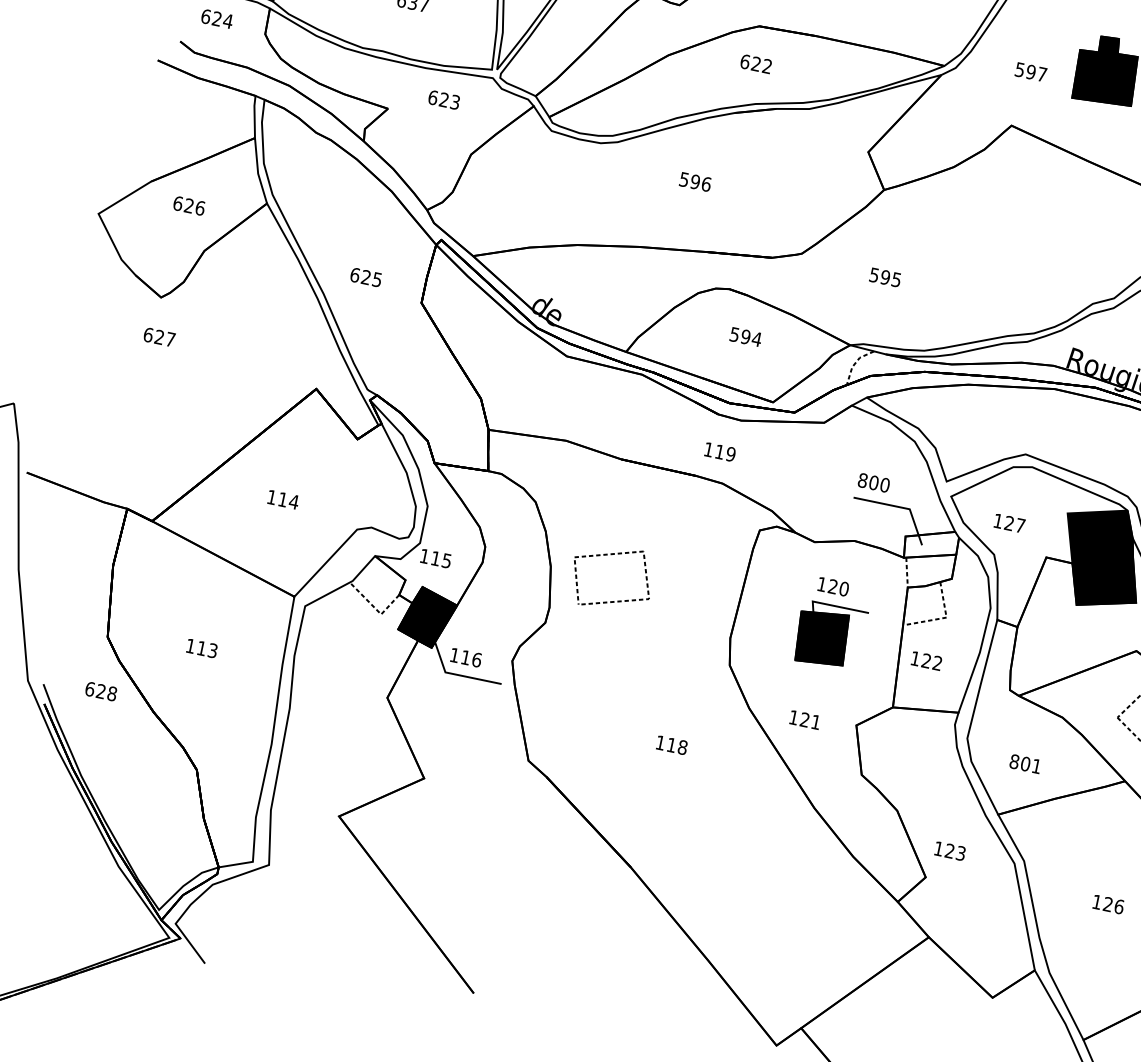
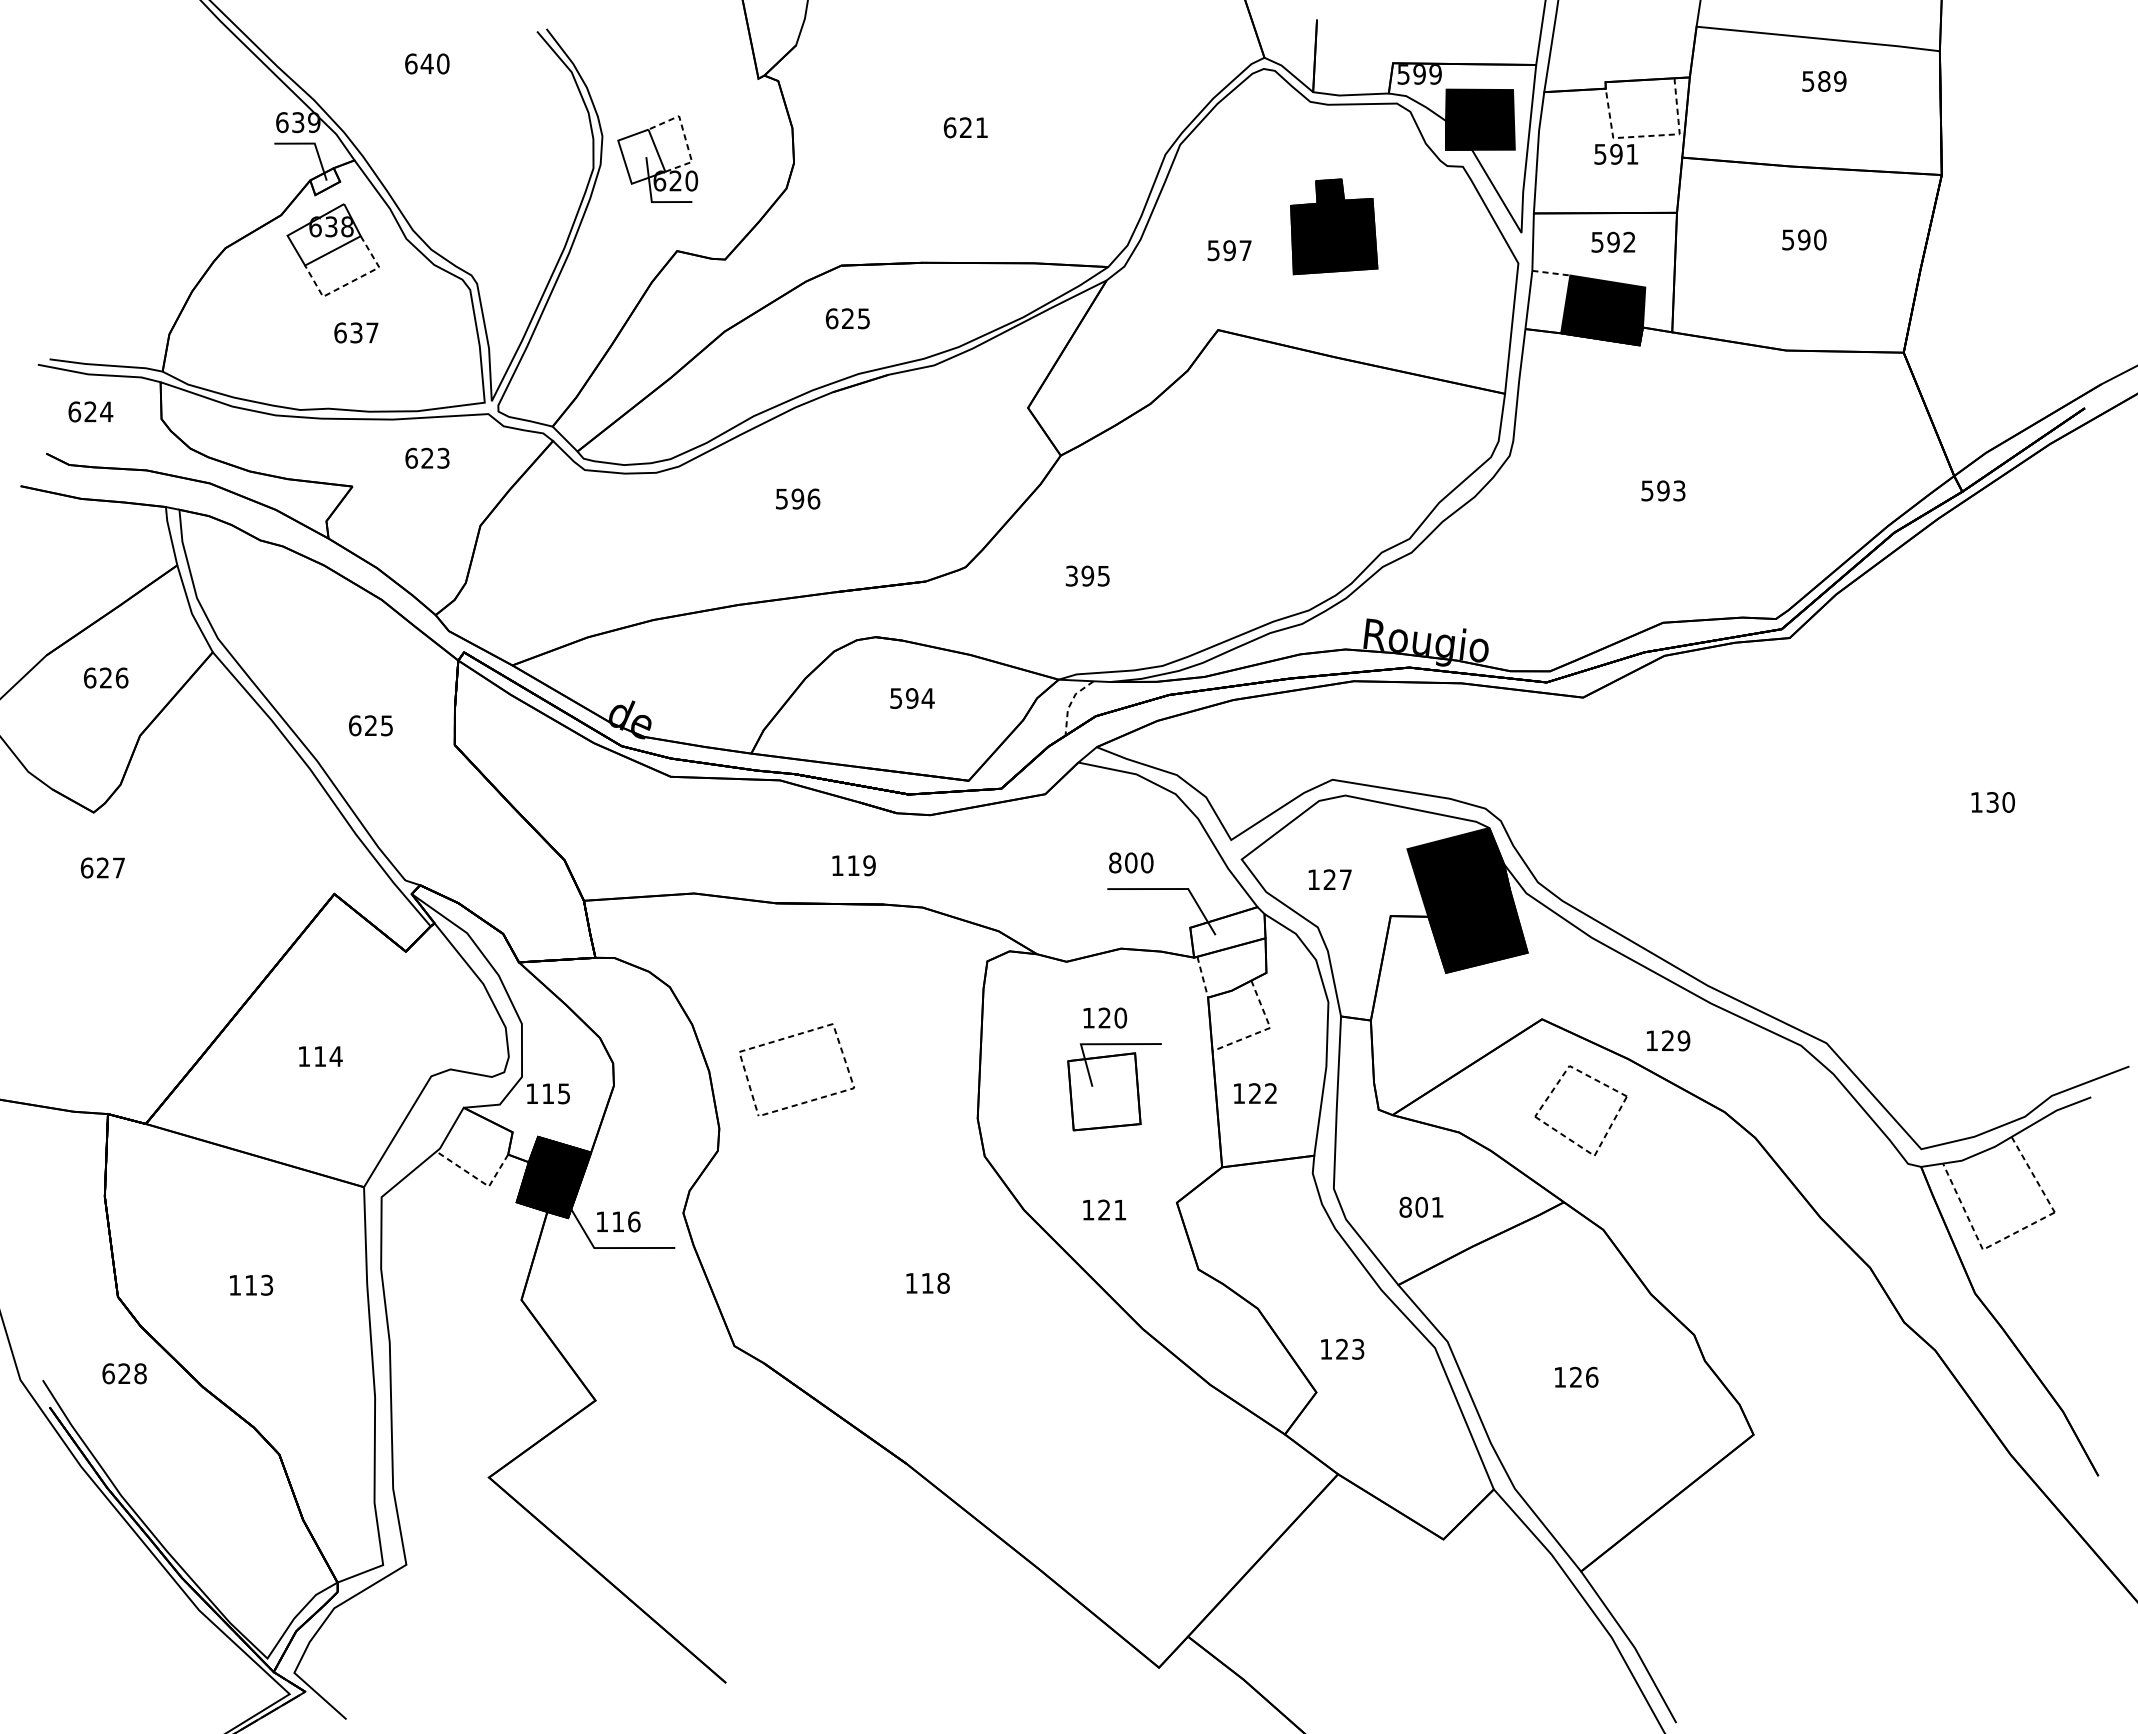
text: (767, 66) -> (863, 318), 622 -> 625
text: (874, 274) -> (1071, 575), 595 -> 395
text: (719, 451) -> (853, 865), moved
fill: (822, 637) -> (1104, 1091), removed

